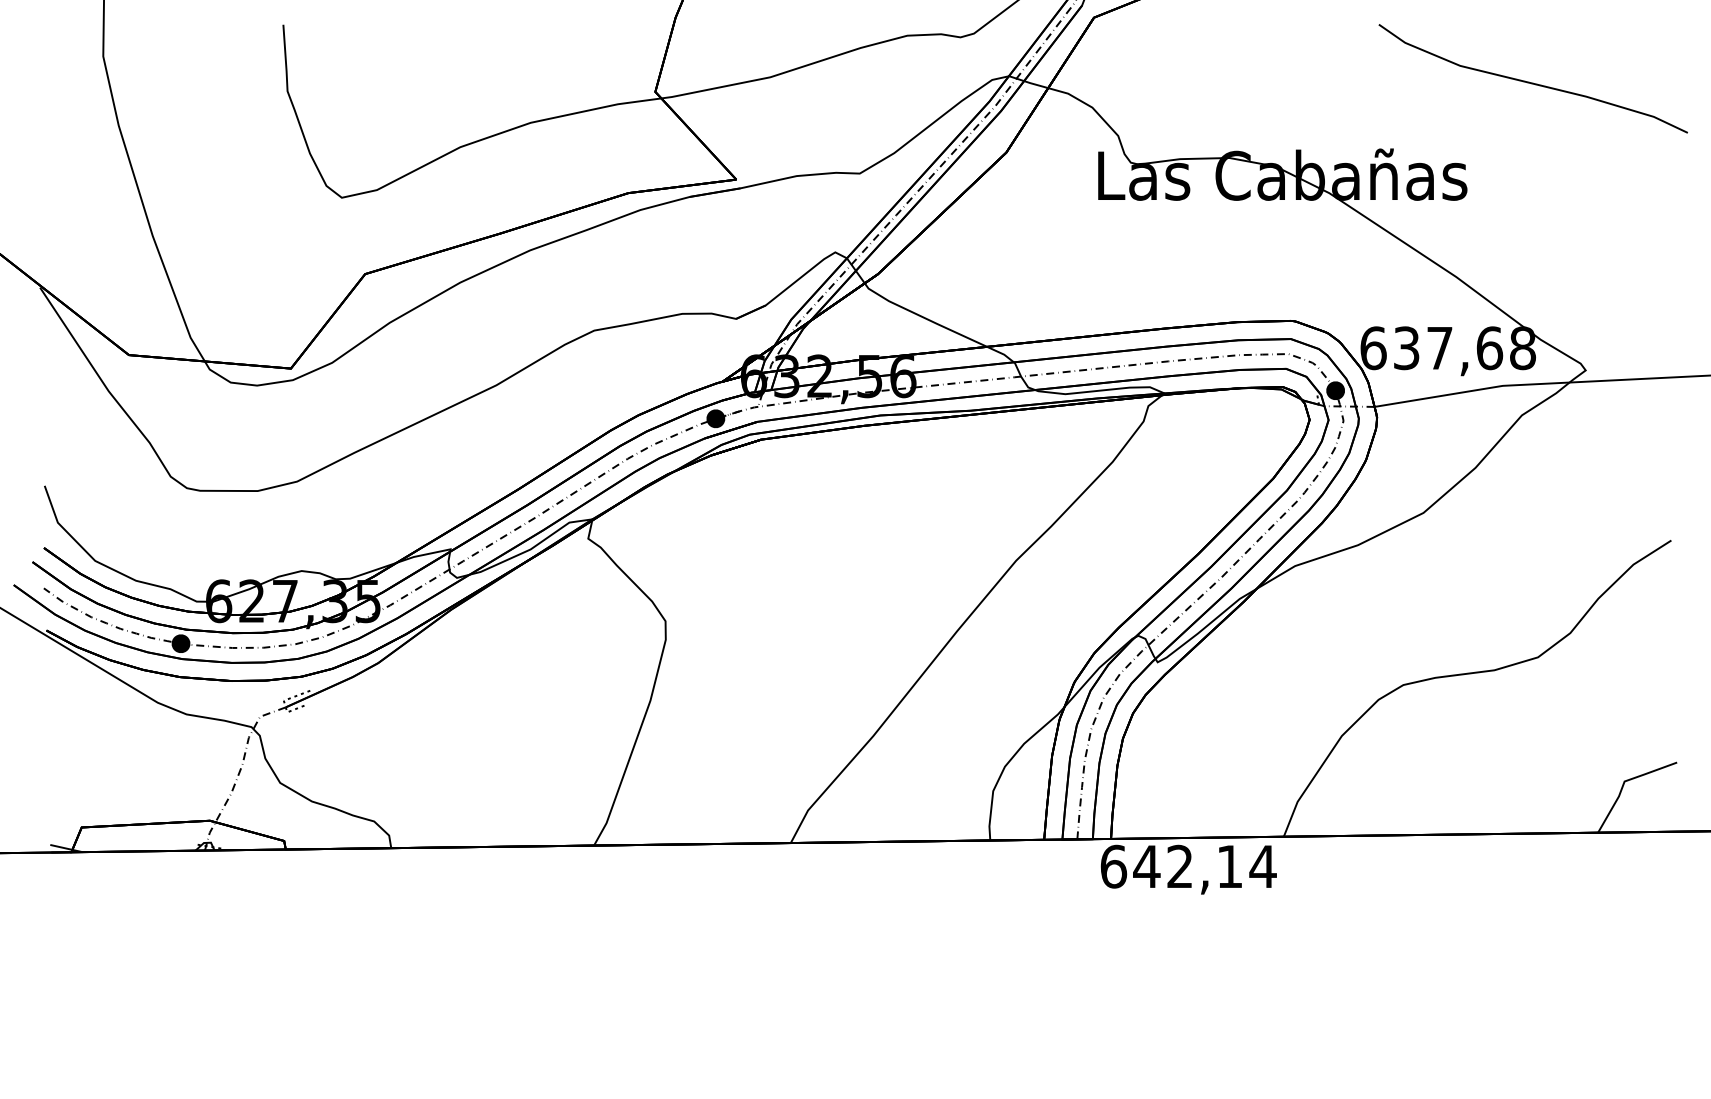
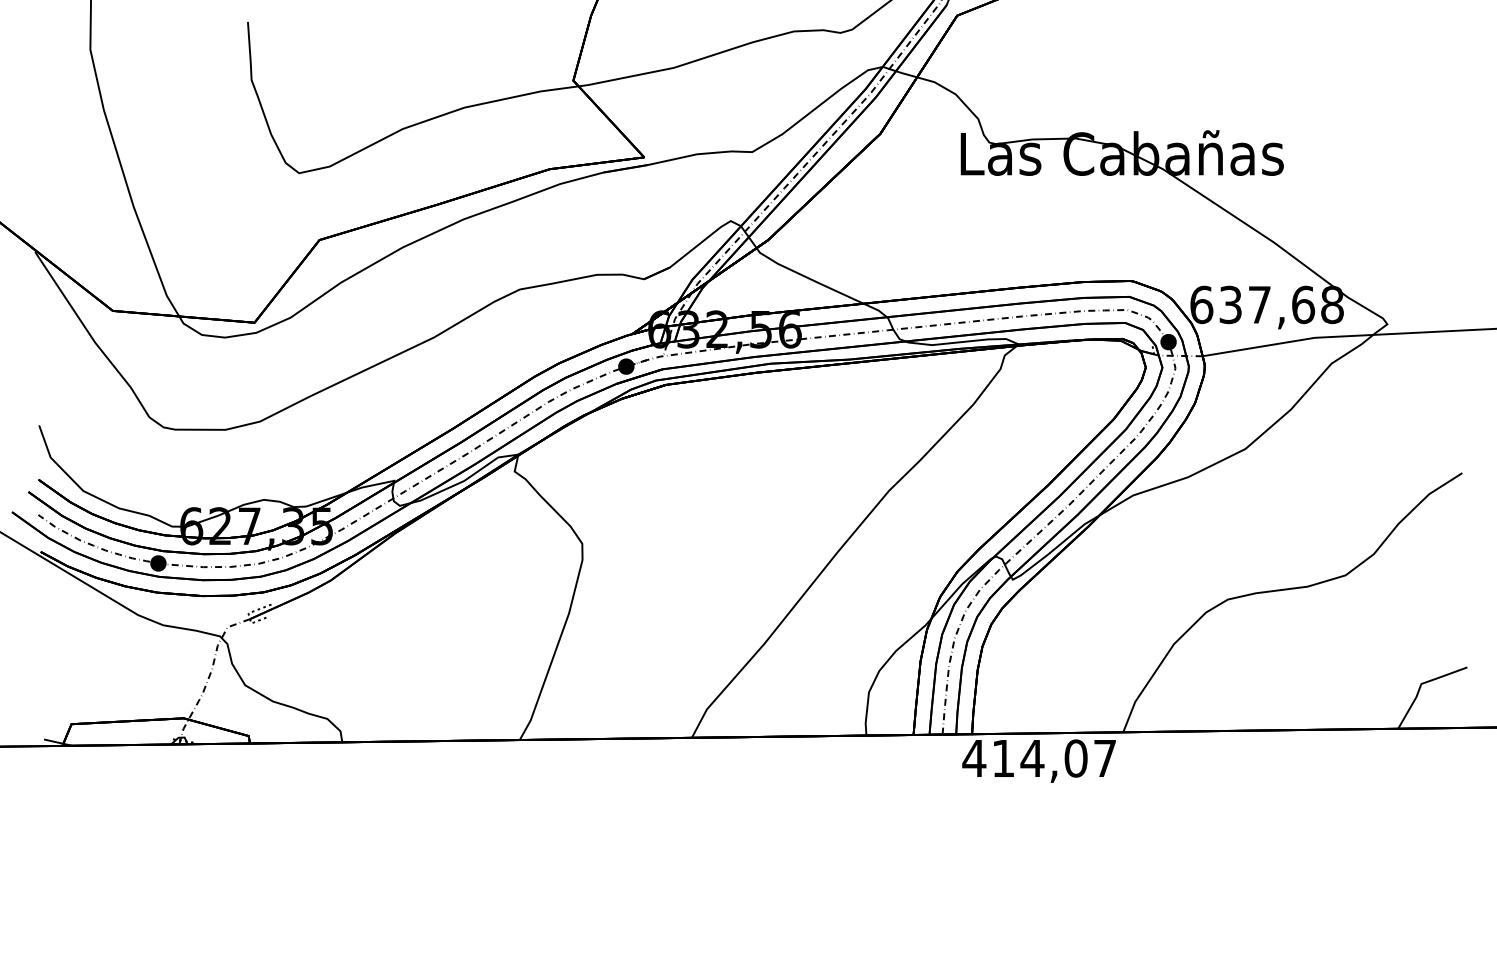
curve: (1532, 82) -> (1340, 72), removed
text: (1187, 866) -> (1038, 758), 642,14 -> 414,07

